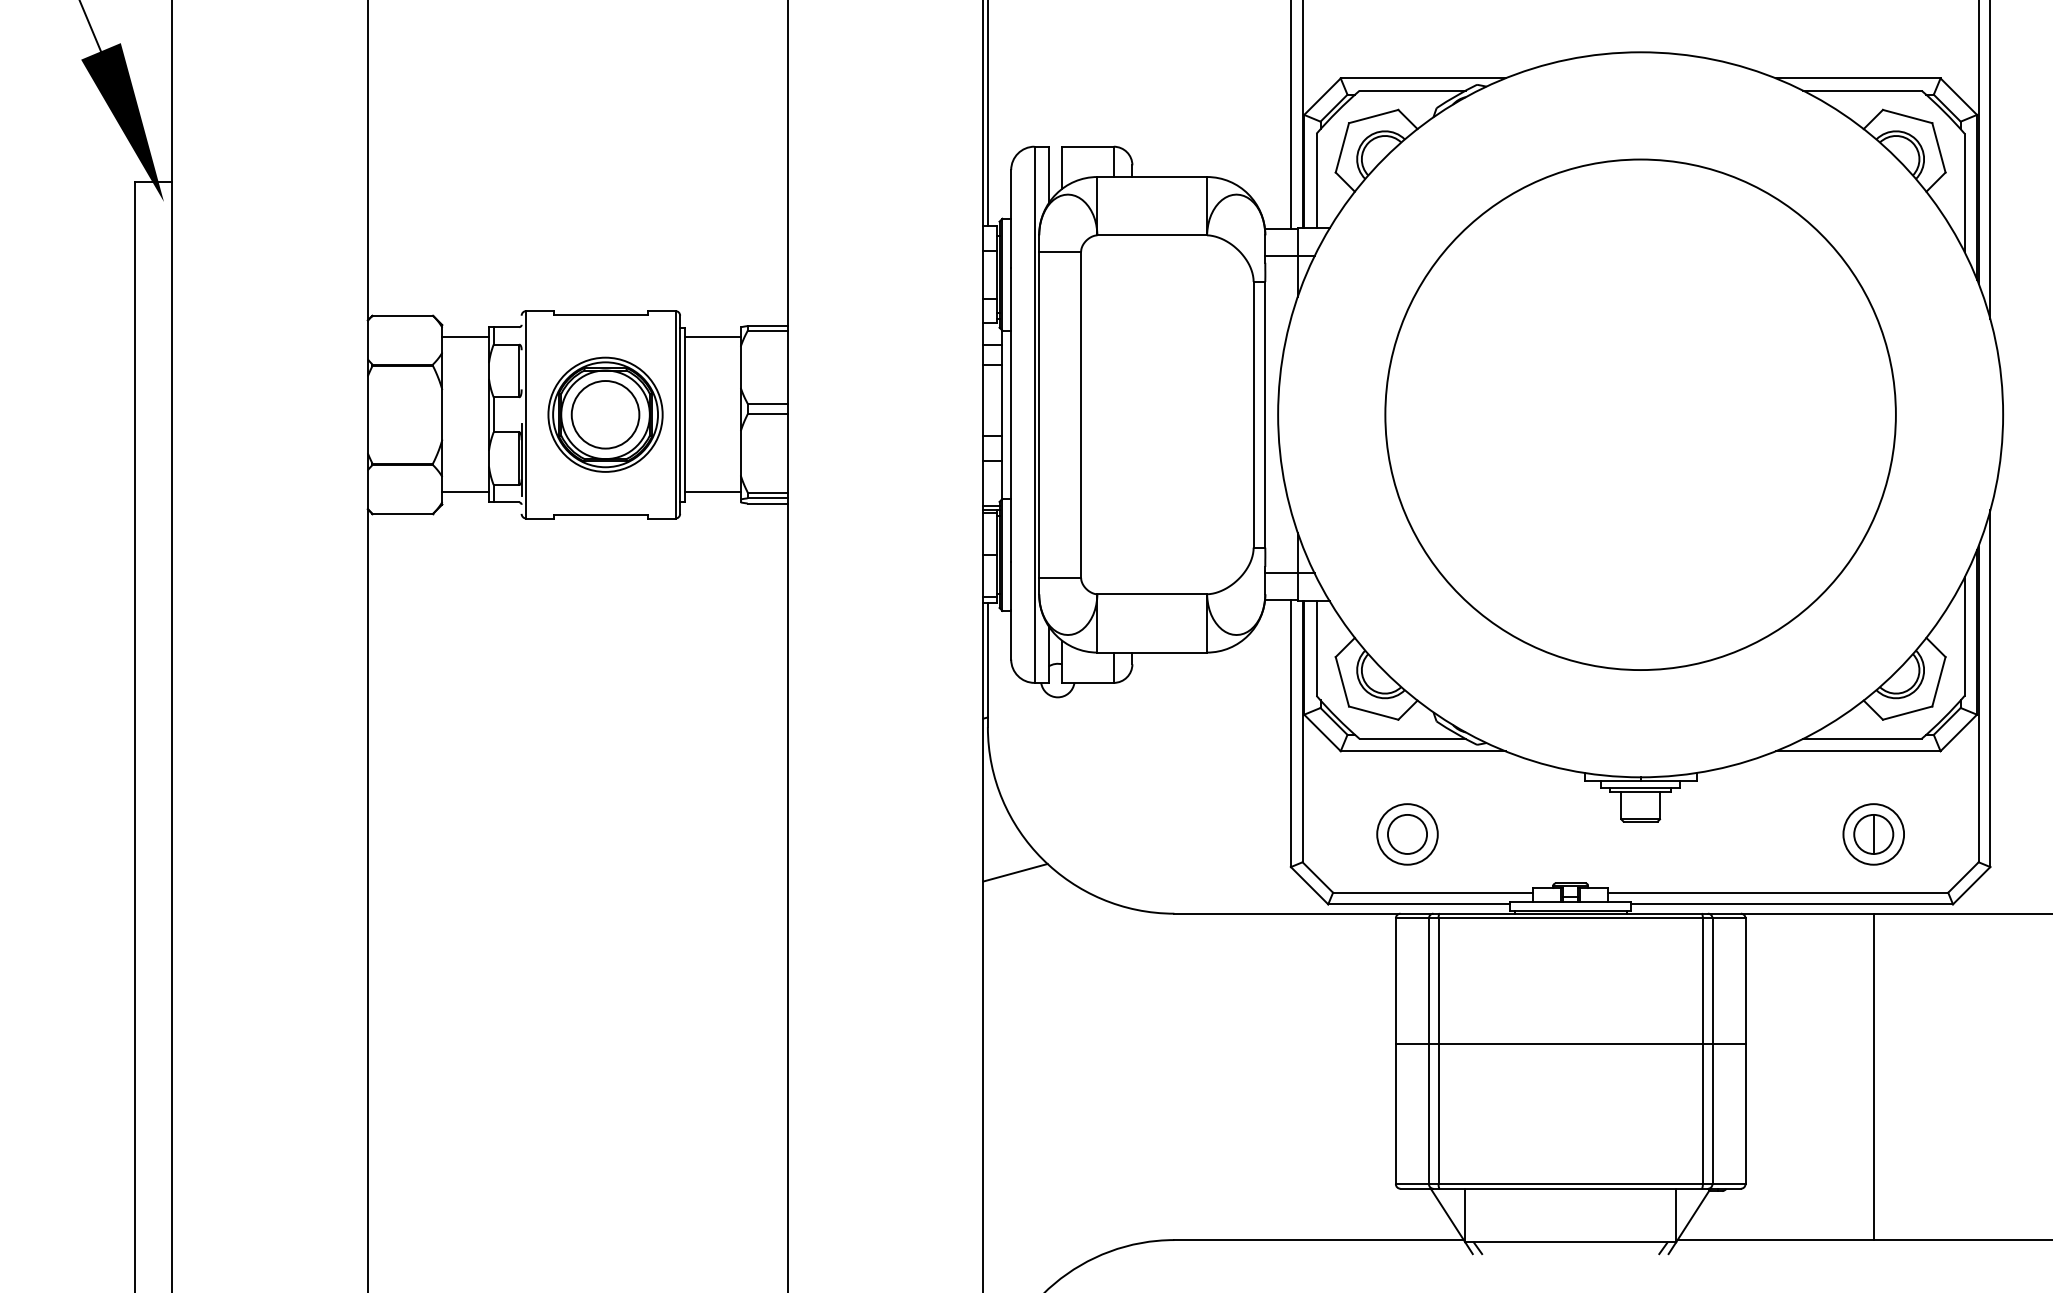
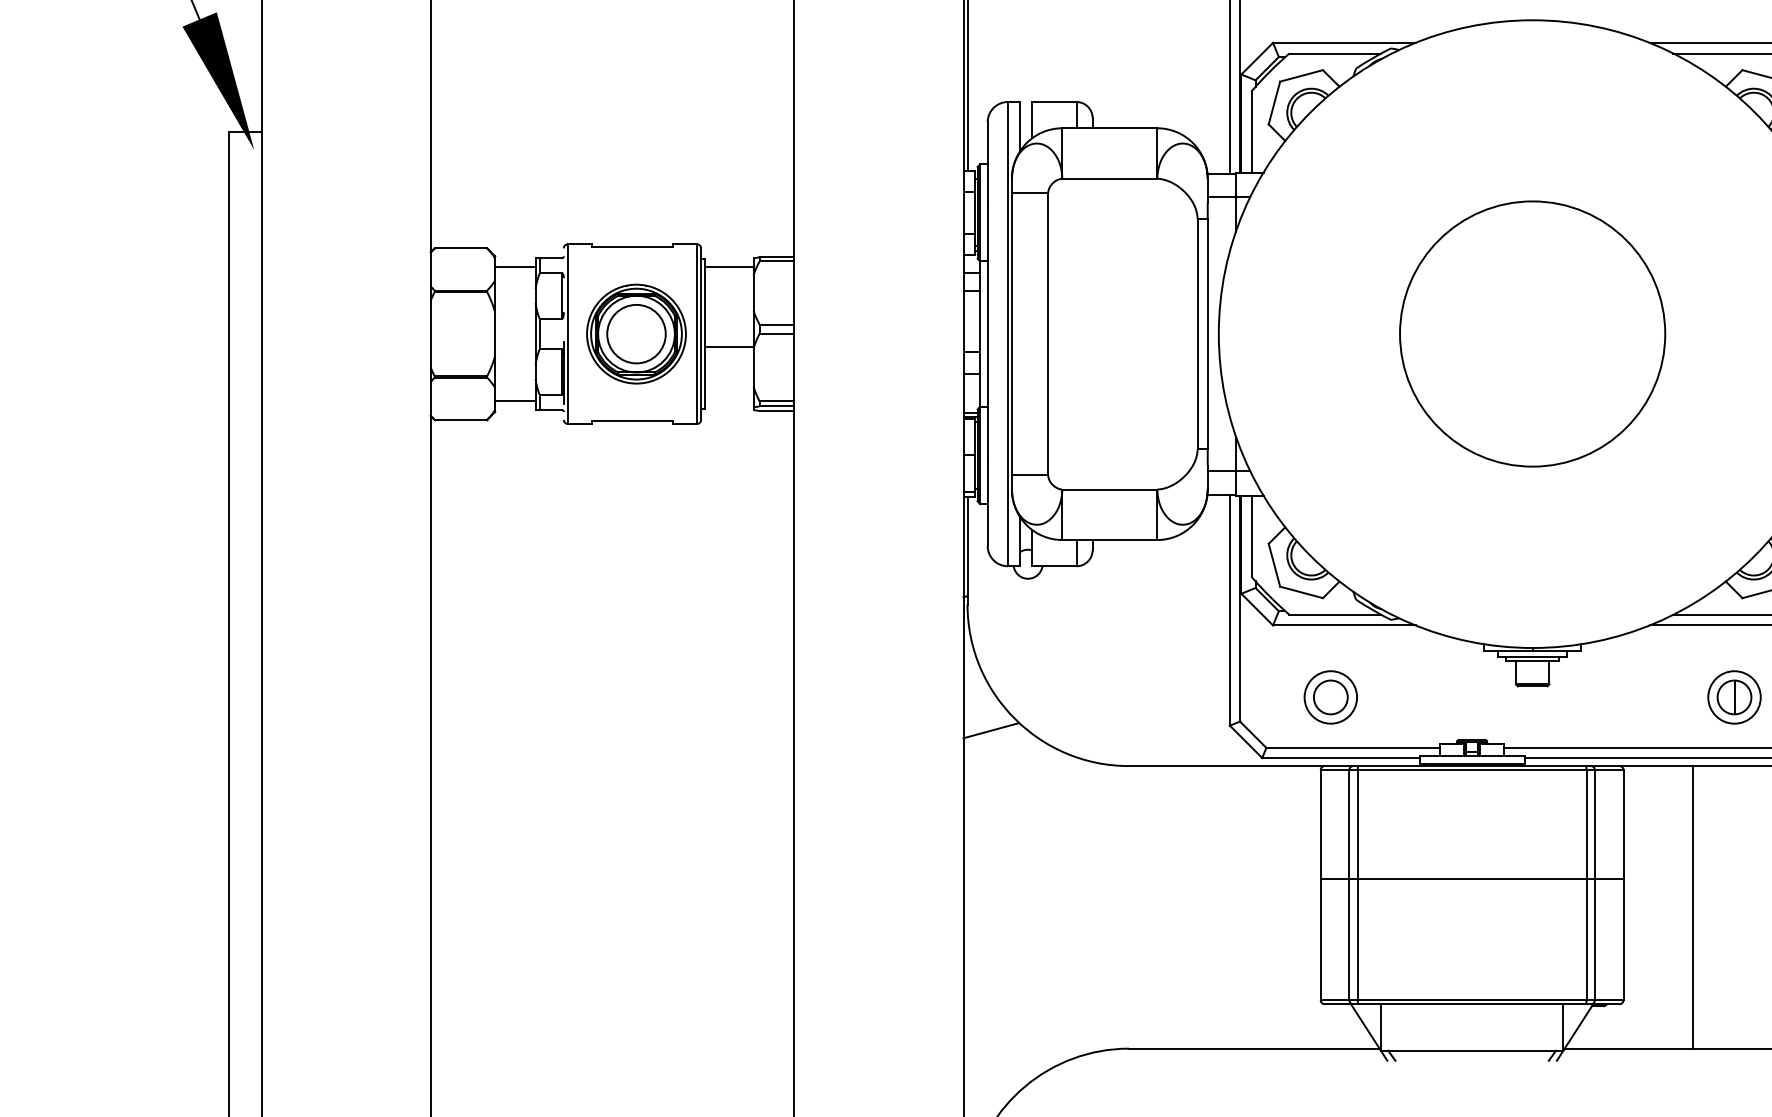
circle: (1640, 414) -> (1532, 333), size x0.6
line: (712, 492) -> (729, 347), moved
line: (1873, 1076) -> (1692, 907), moved

